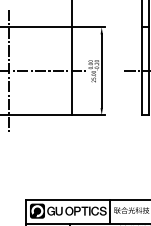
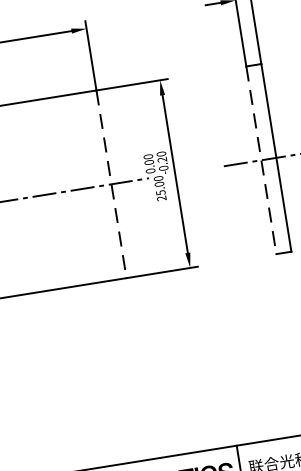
line: (71, 71) -> (110, 184), solid -> dashed
line: (142, 71) -> (262, 160), solid -> dashed

